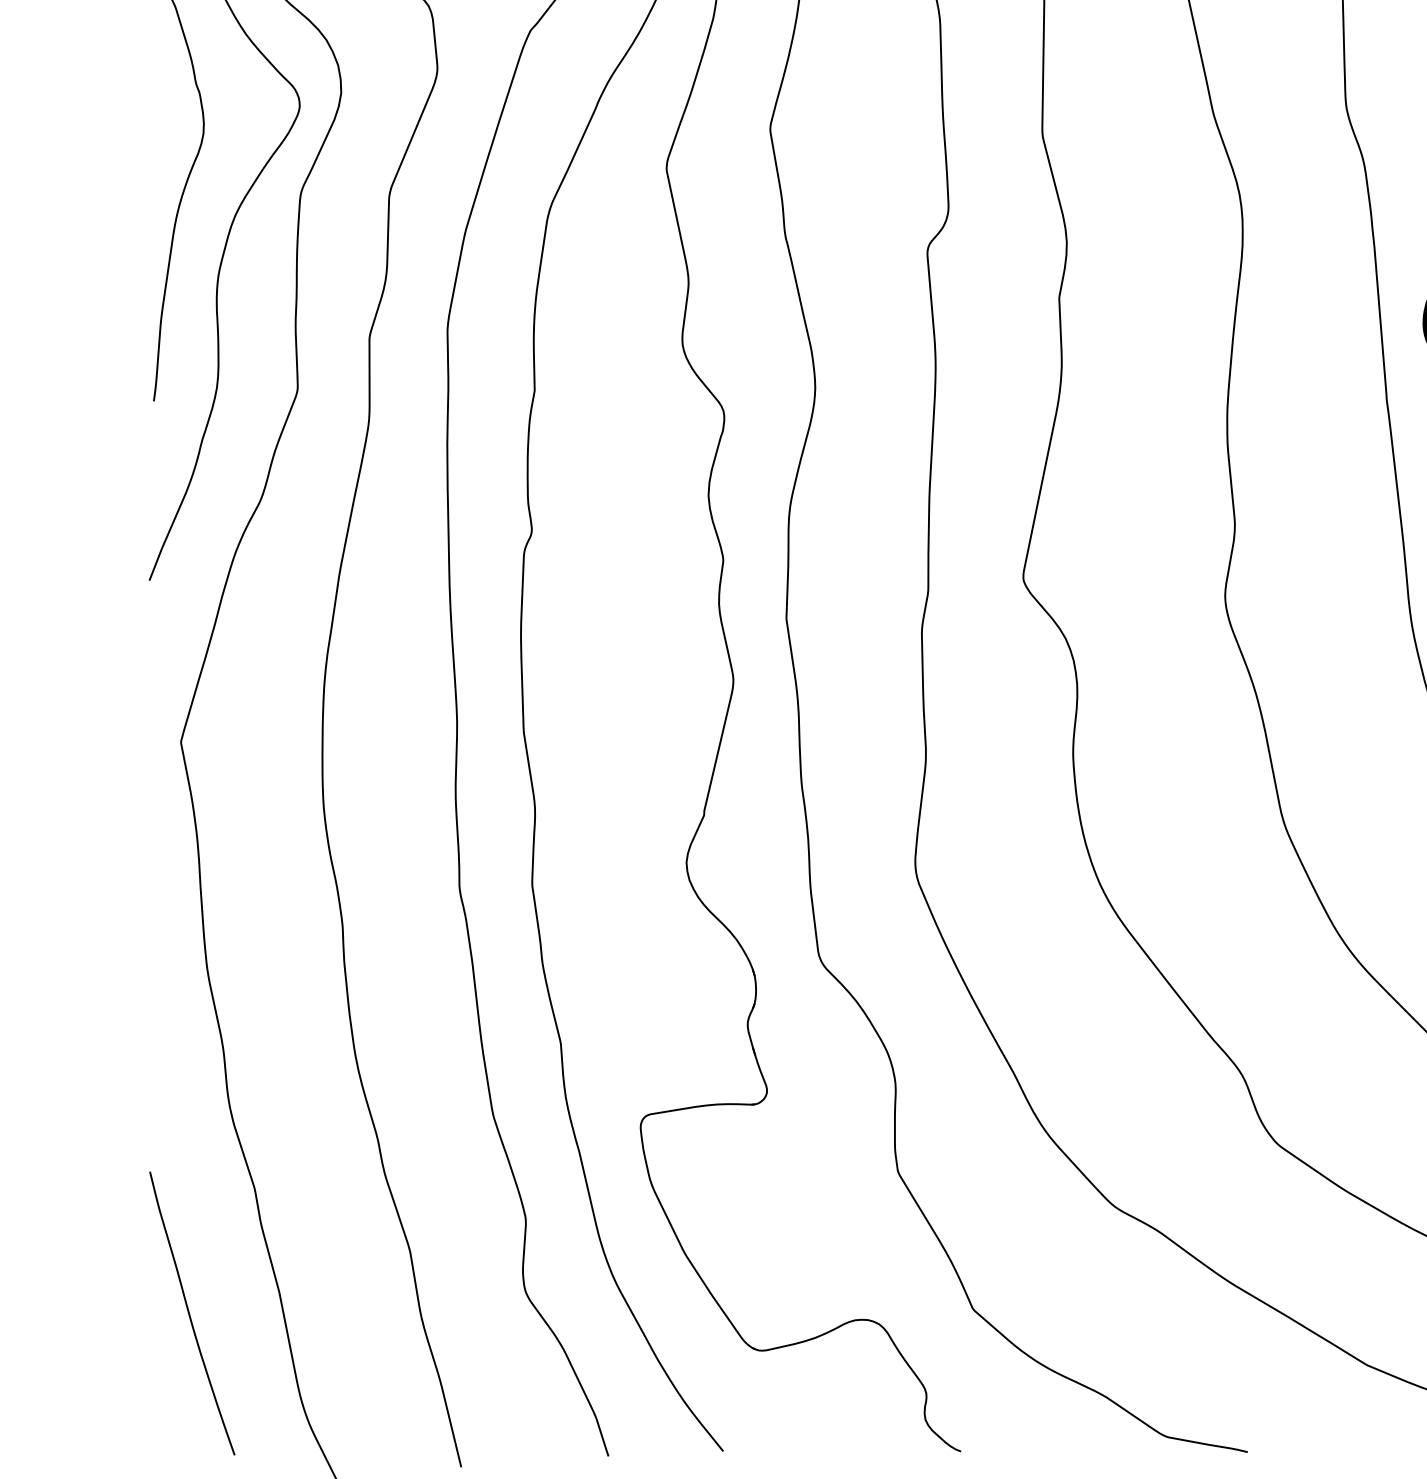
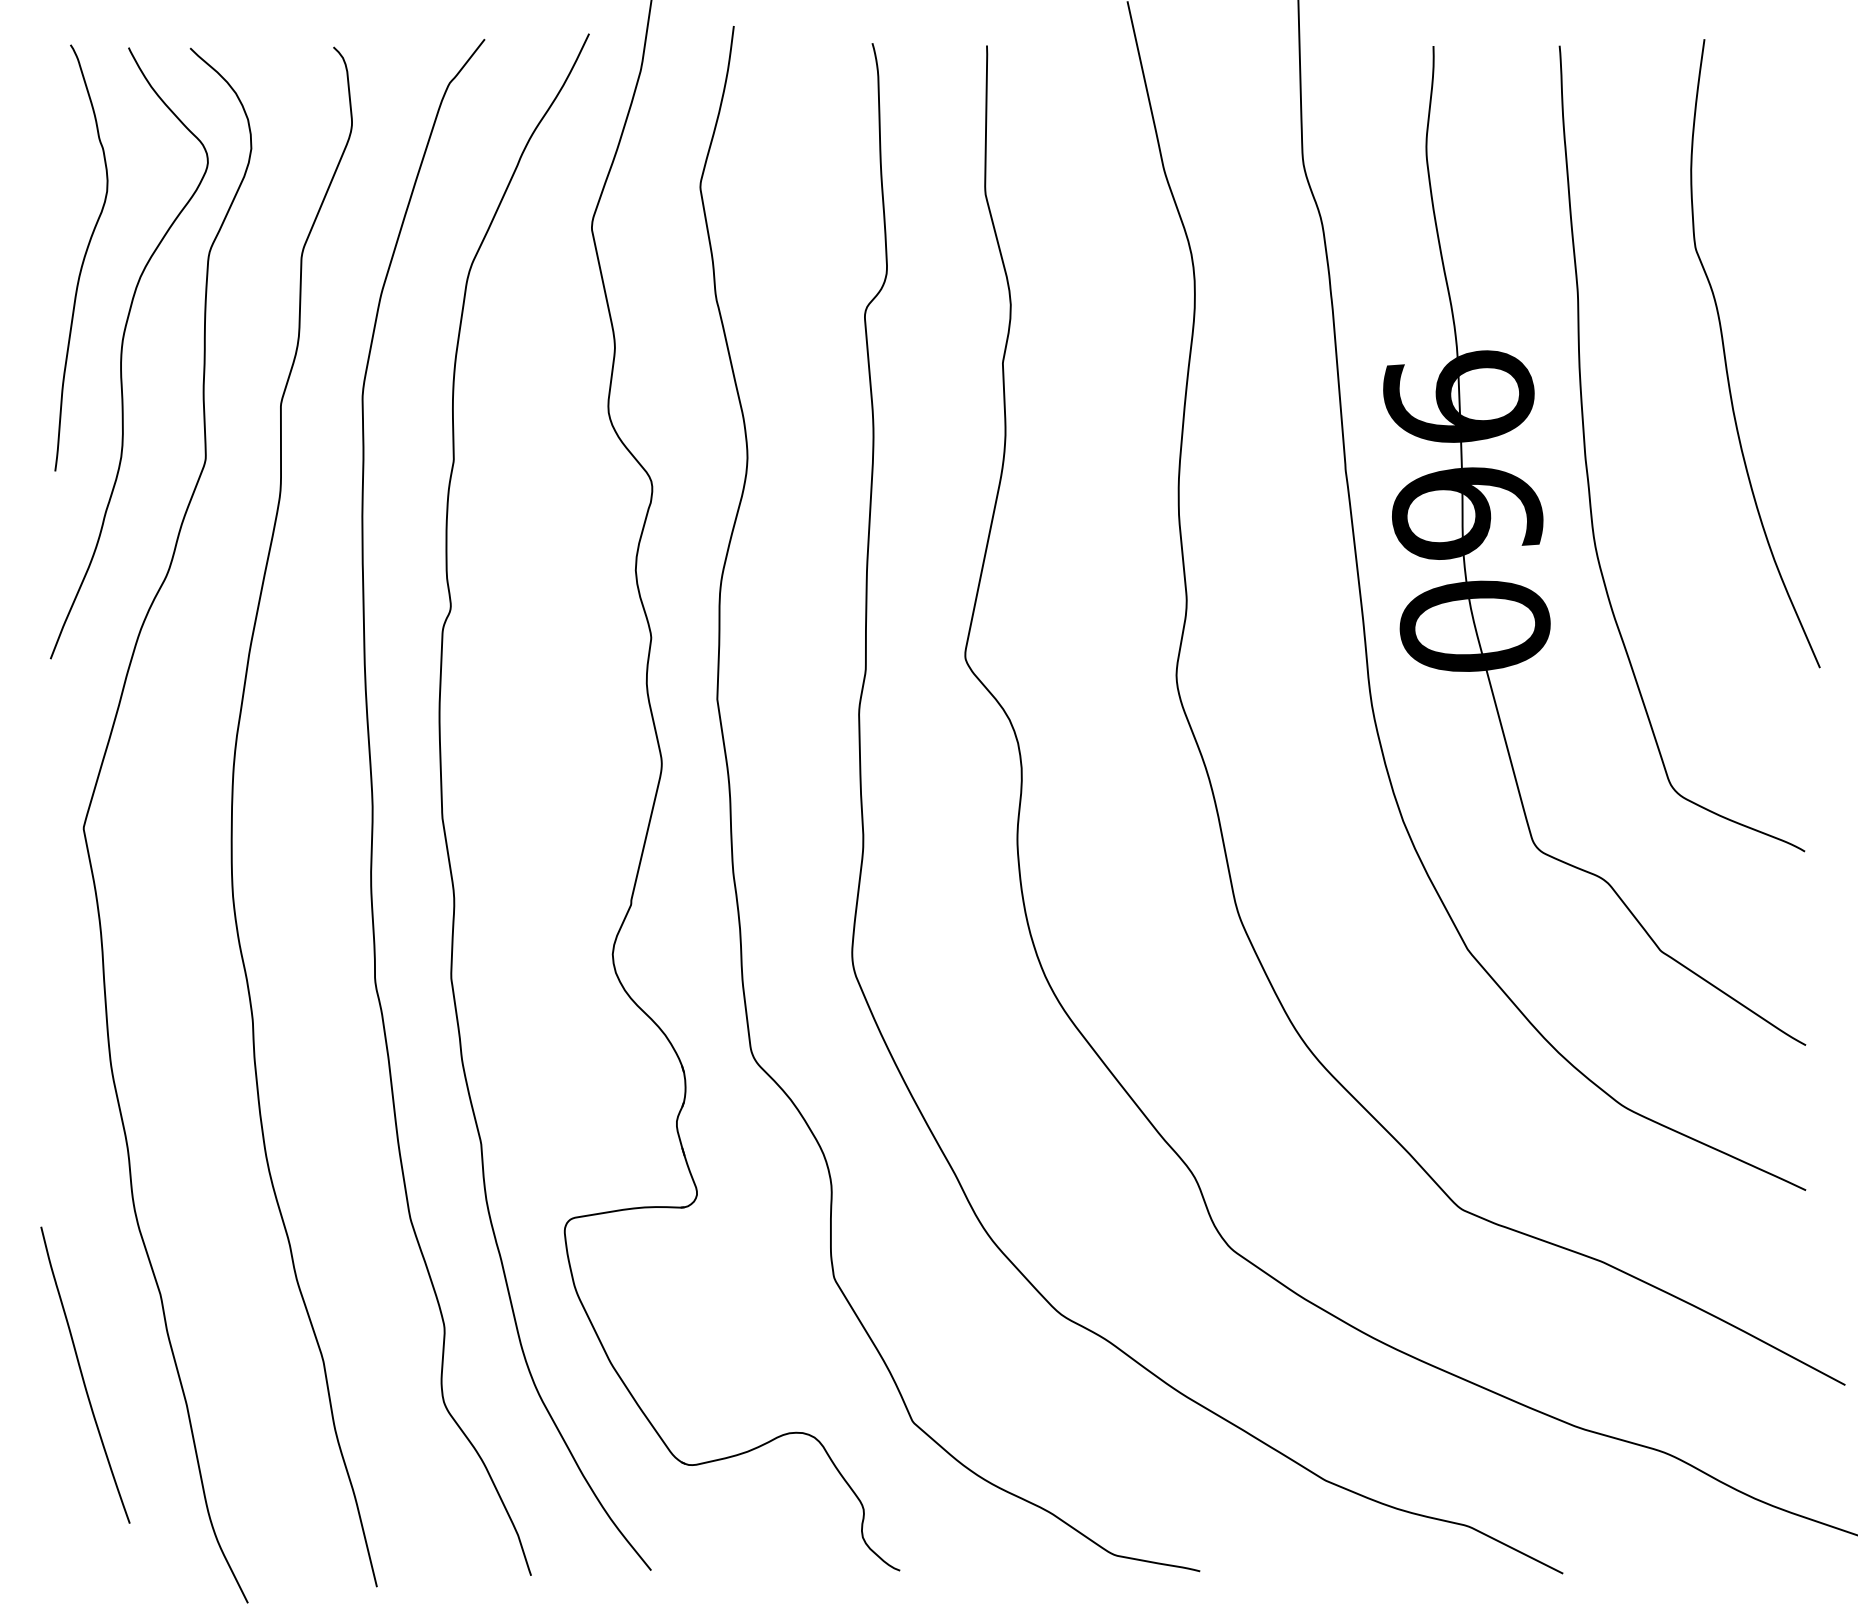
curve: (190, 1314) -> (83, 1376), moved

